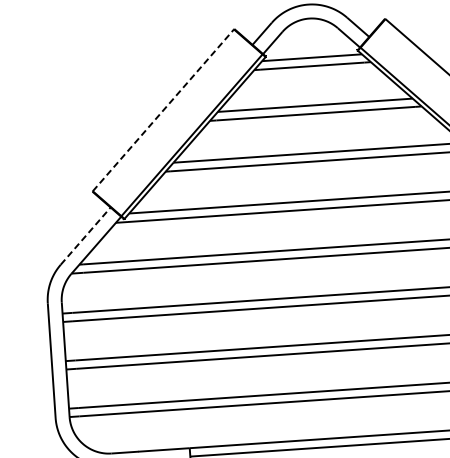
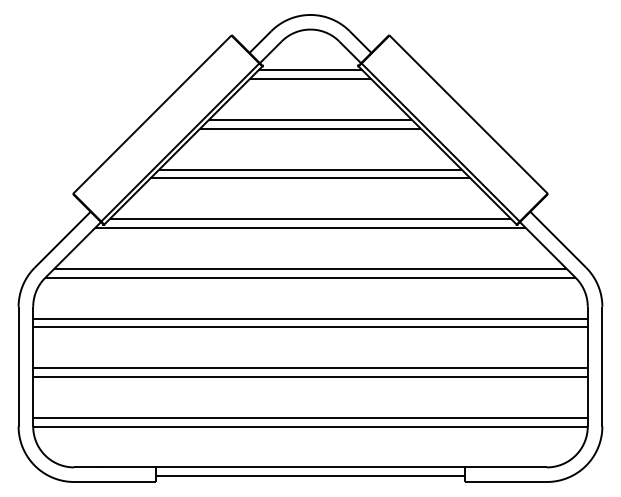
line: (163, 110) -> (152, 114), dashed -> solid
line: (86, 235) -> (63, 239), dashed -> solid

